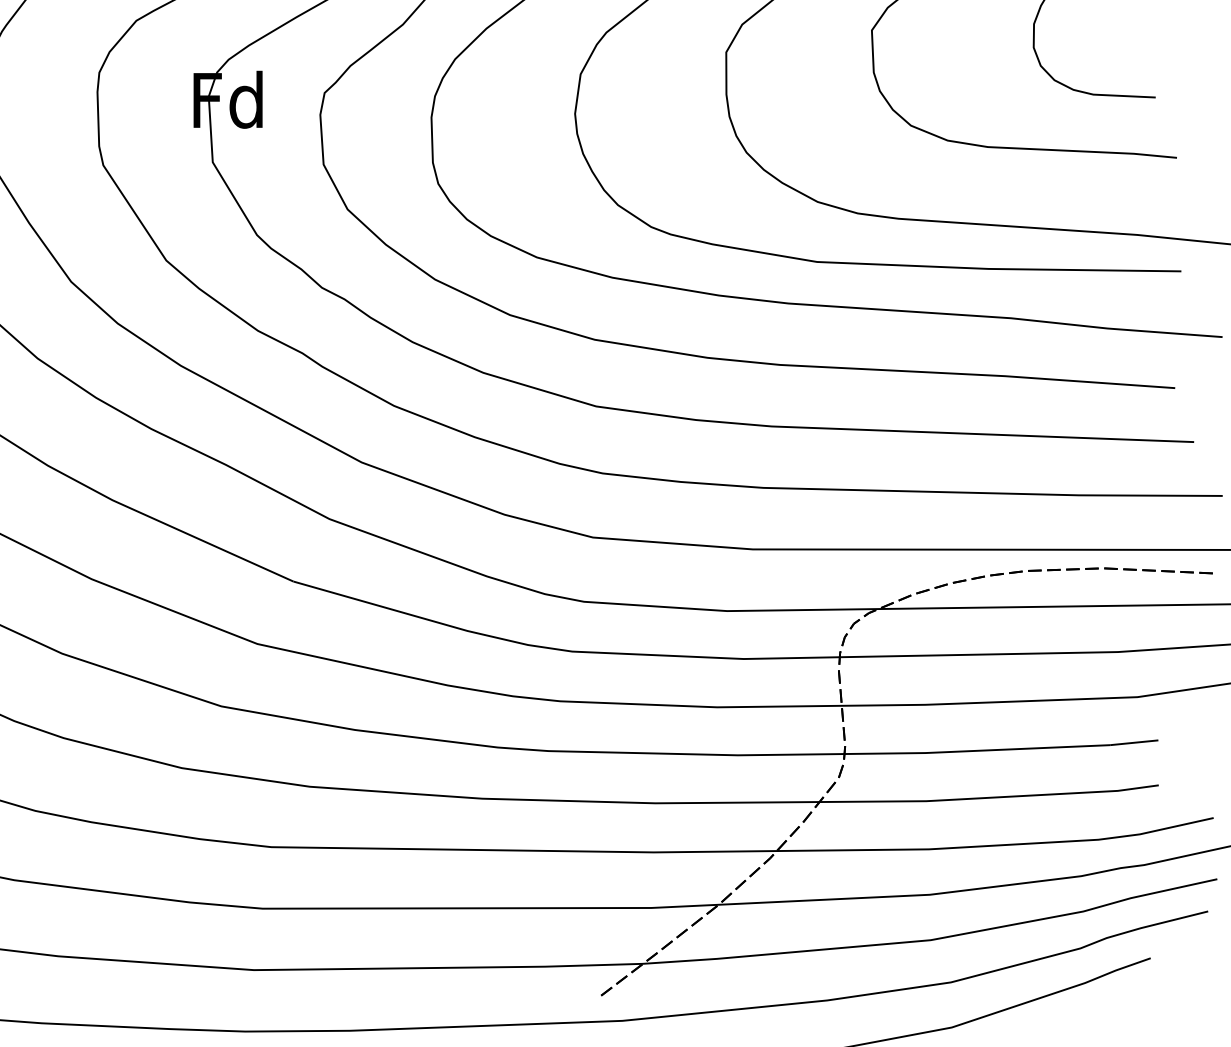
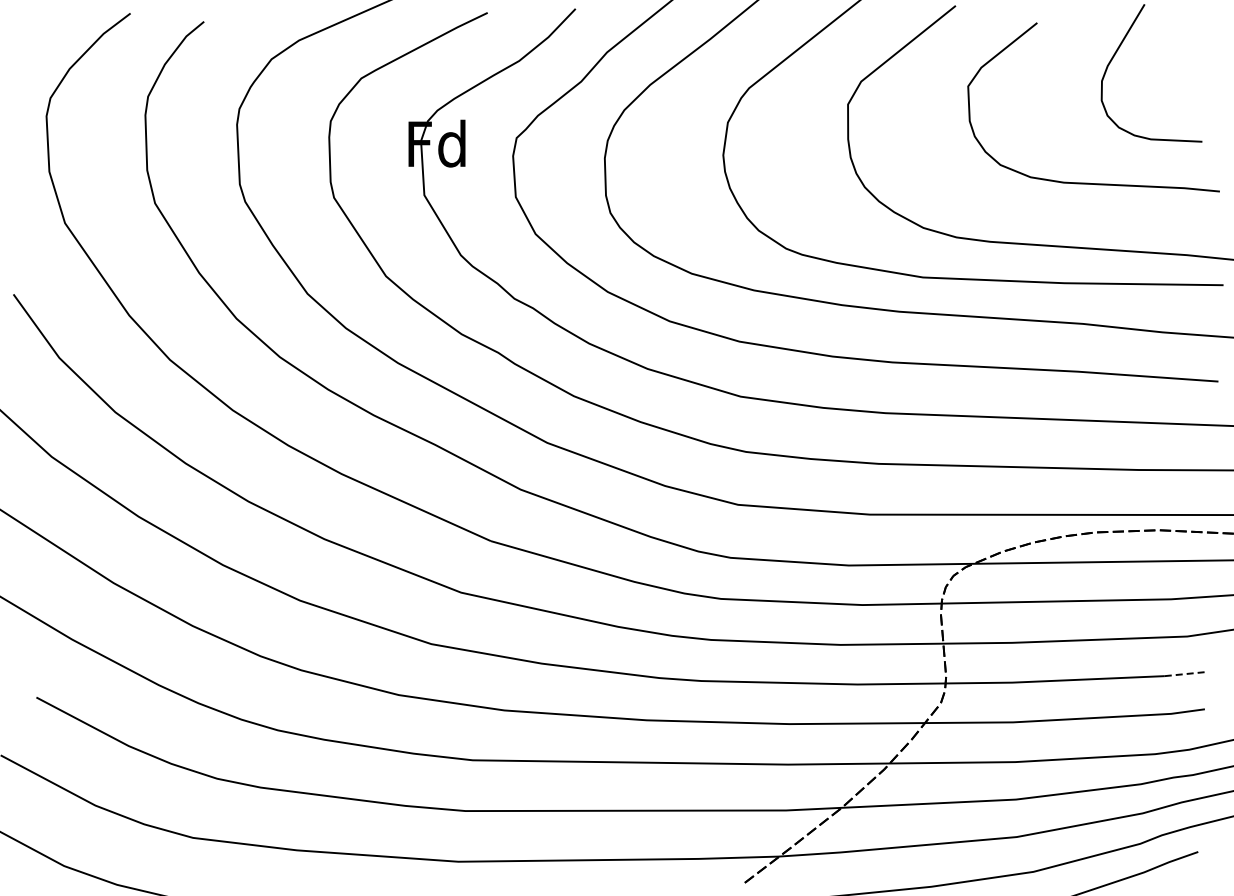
line: (1134, 743) -> (1184, 674), solid -> dashed

